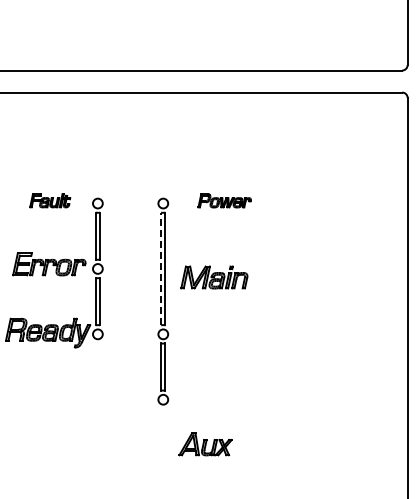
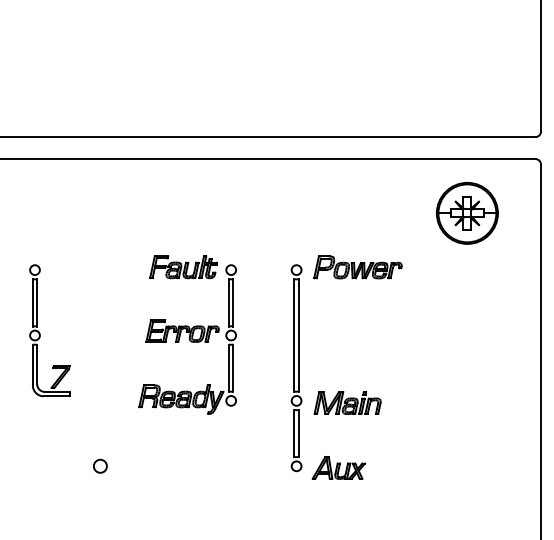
part: (334, 146) -> (467, 213), added
part: (50, 200) -> (183, 267), size x1.67
part: (224, 200) -> (357, 267), size x1.67
line: (161, 268) -> (294, 335), dashed -> solid
part: (214, 276) -> (347, 402), moved
part: (205, 443) -> (338, 467), moved

